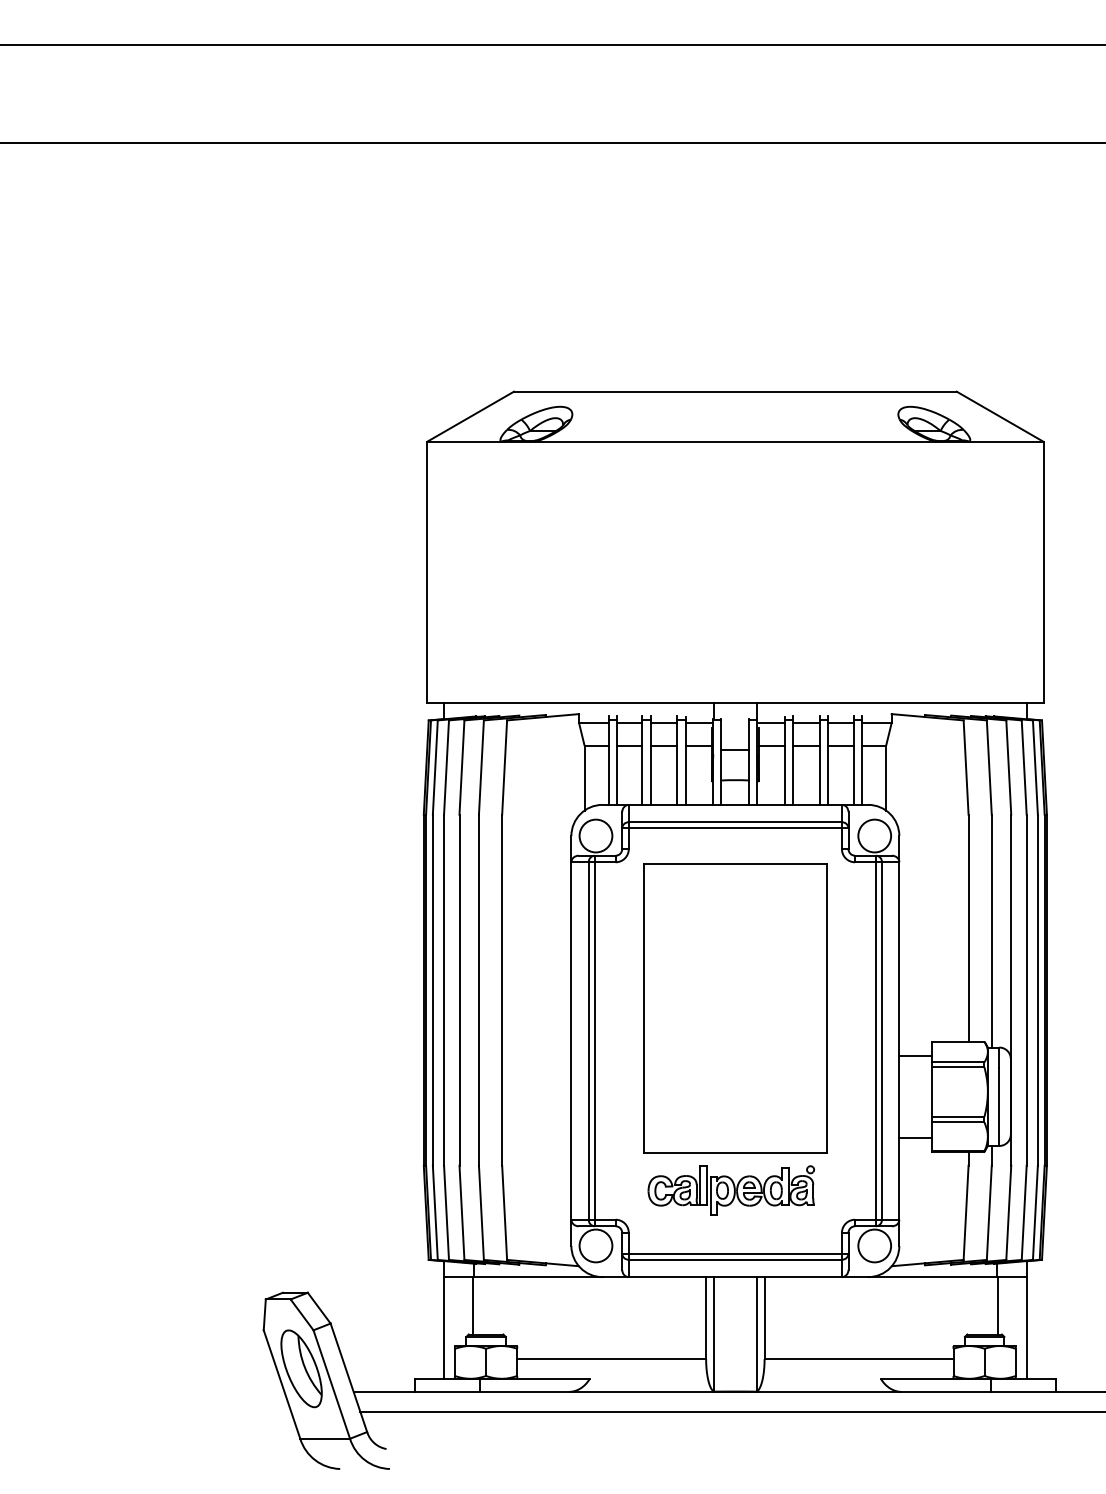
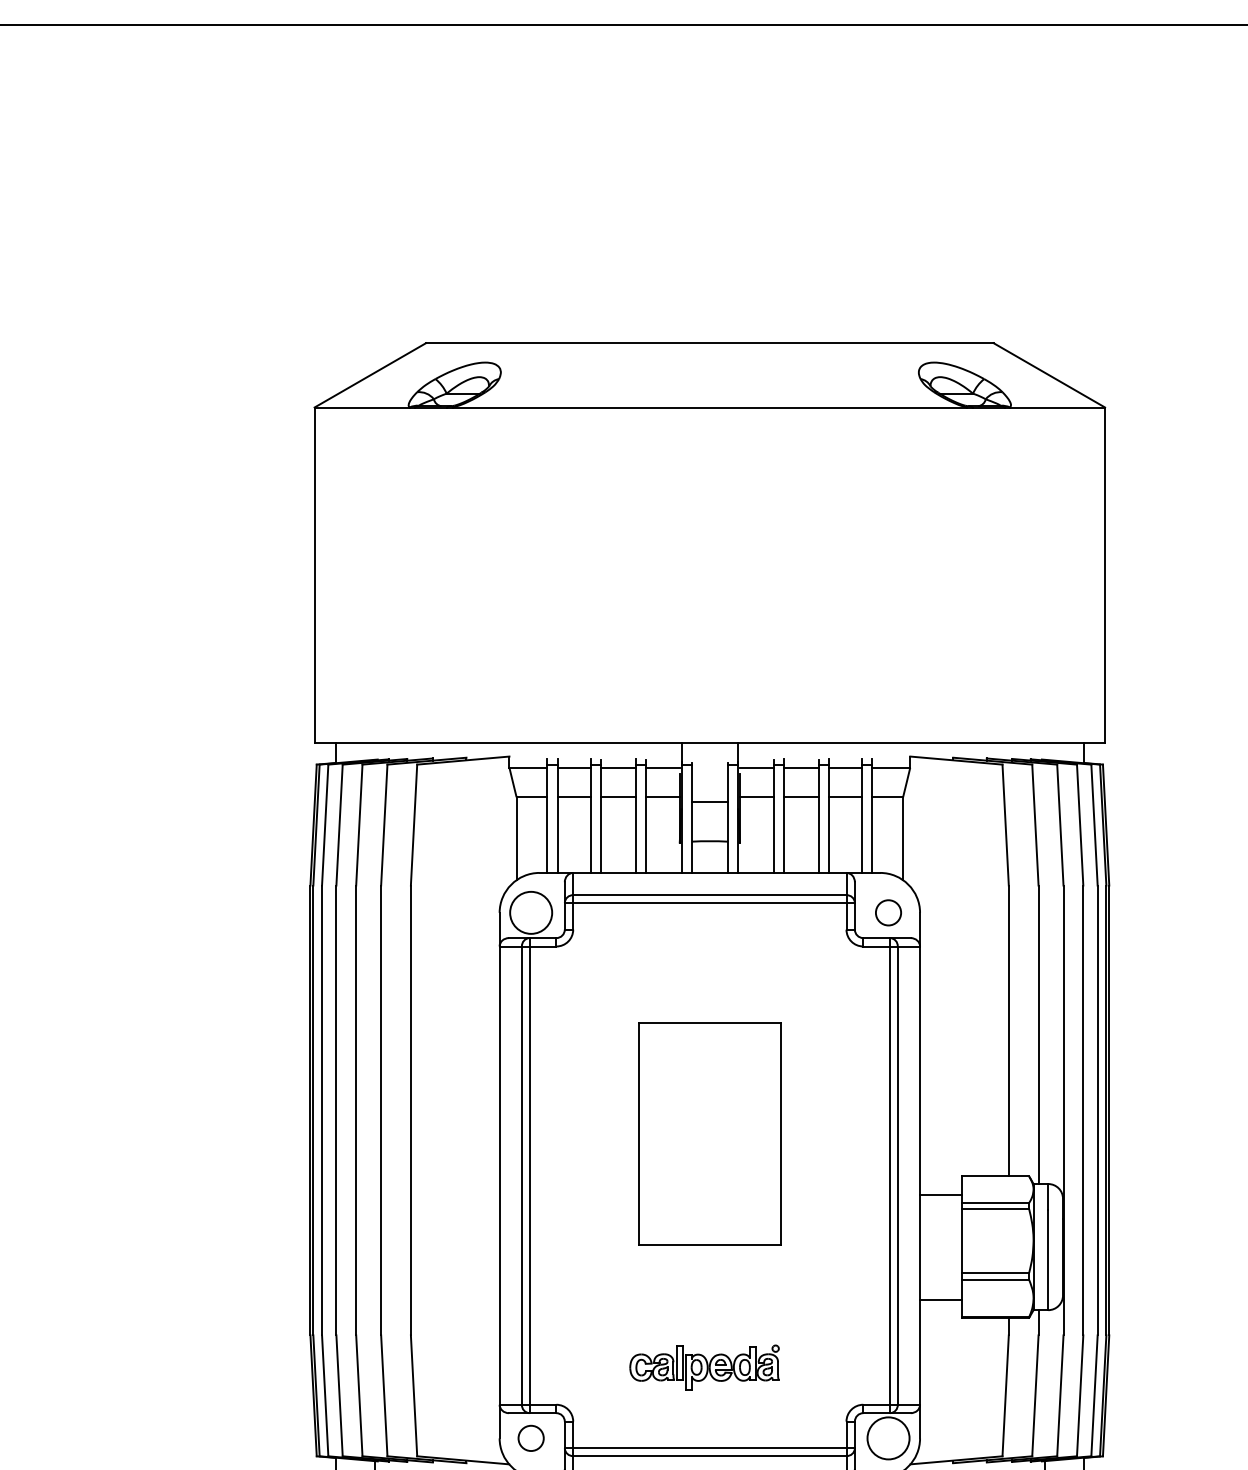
circle: (874, 835) -> (888, 912), size x0.6
part: (735, 1008) -> (710, 1133), size x0.6
part: (730, 1190) -> (703, 1367), size x0.7
circle: (595, 1245) -> (530, 1437), size x0.6

